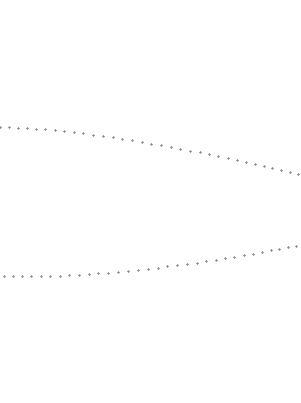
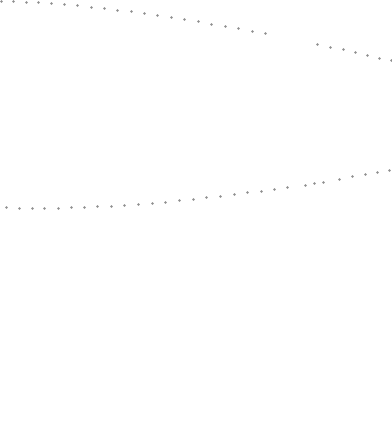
part: (209, 154) -> (292, 38), removed
part: (225, 258) -> (314, 183), size x0.7

